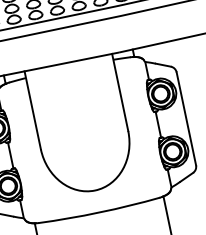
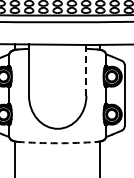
line: (120, 91) -> (86, 69), solid -> dashed
arc: (99, 212) -> (57, 143), solid -> dashed

